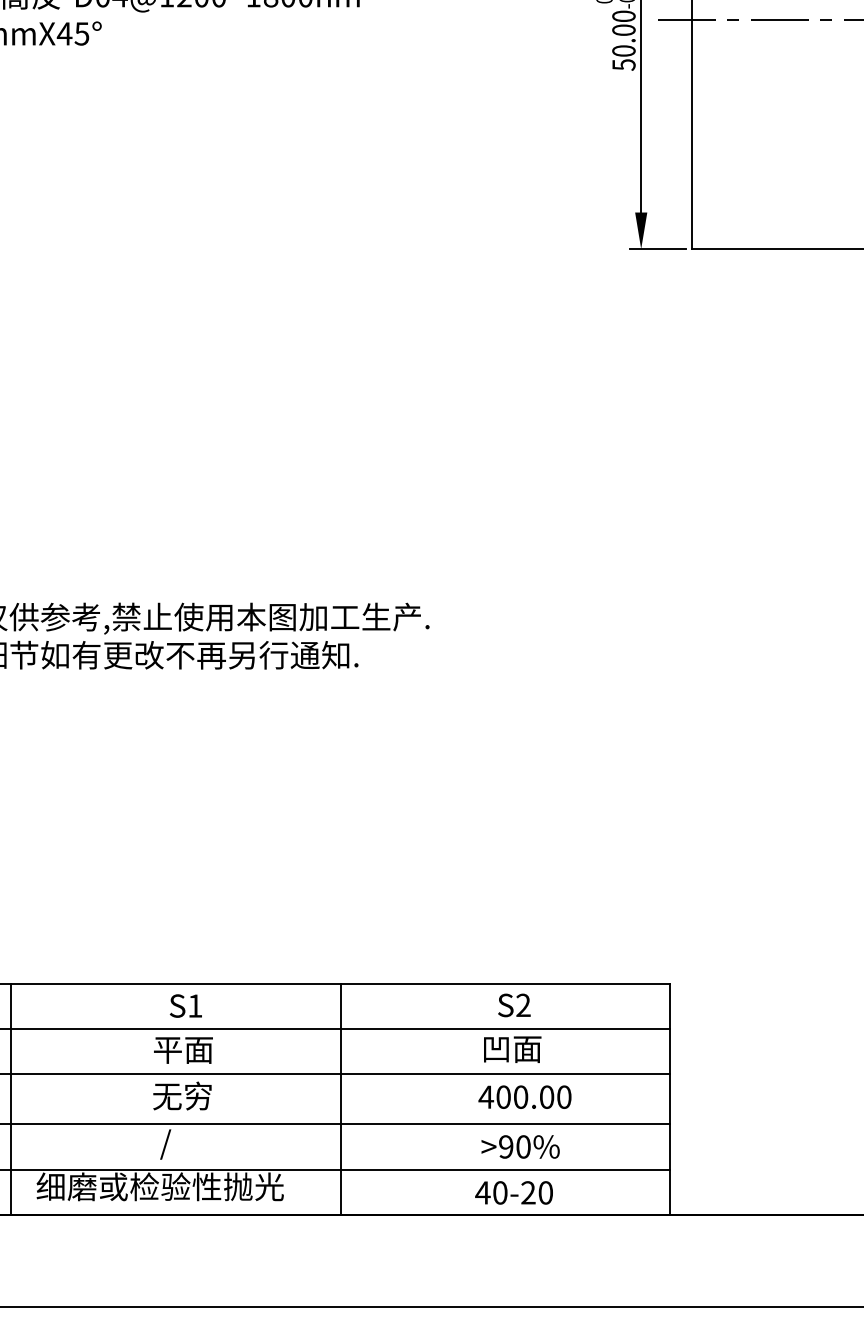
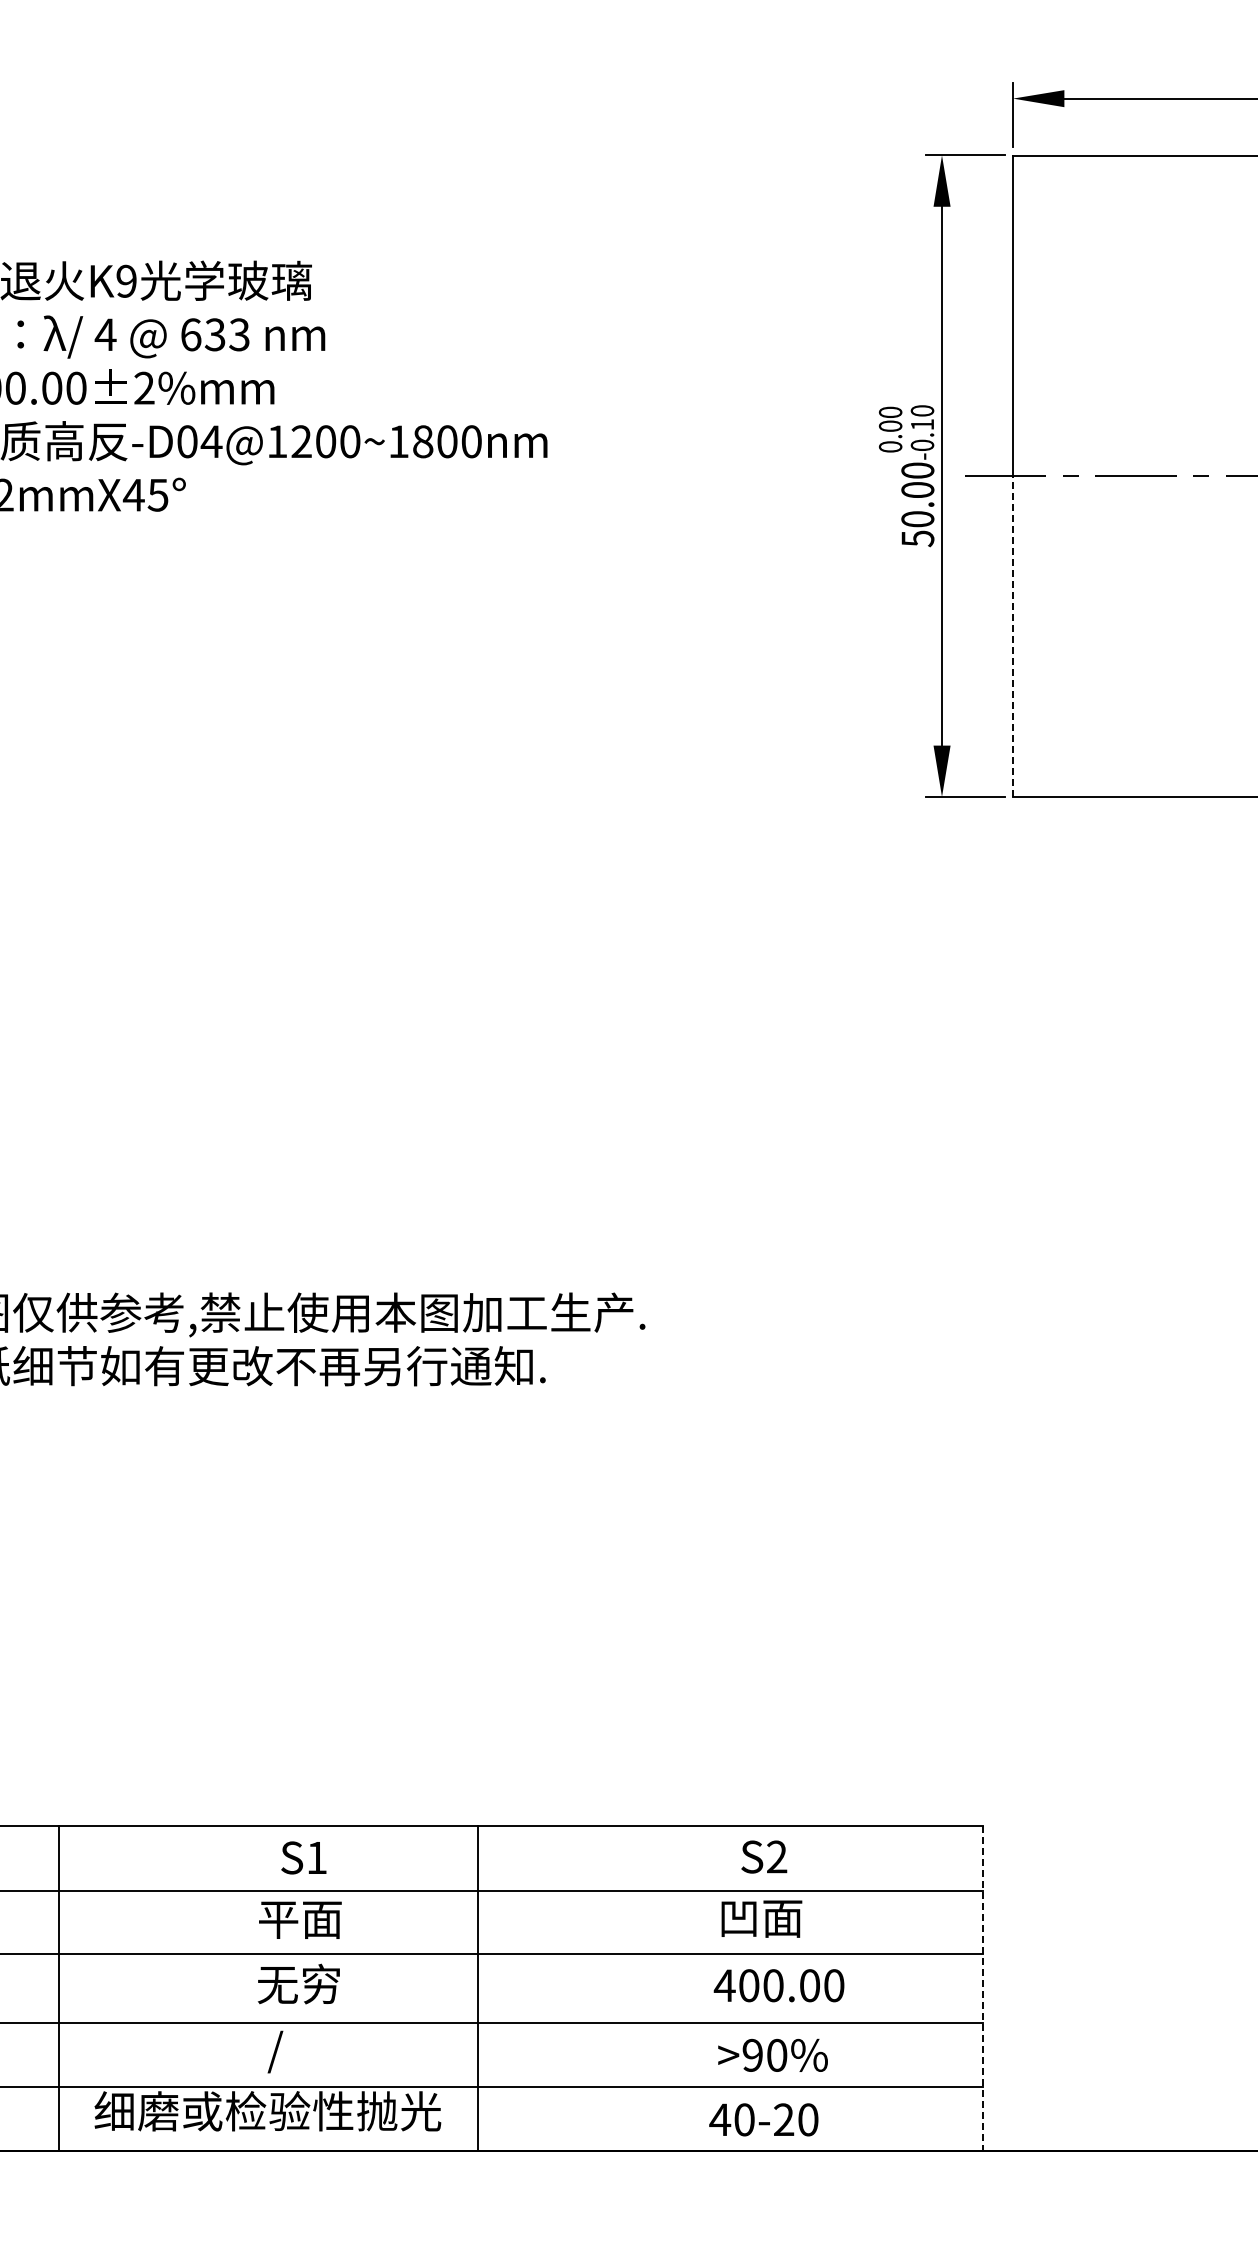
line: (692, 134) -> (1013, 636), solid -> dashed
line: (341, 1099) -> (478, 1988), moved
line: (670, 1099) -> (982, 1989), solid -> dashed

